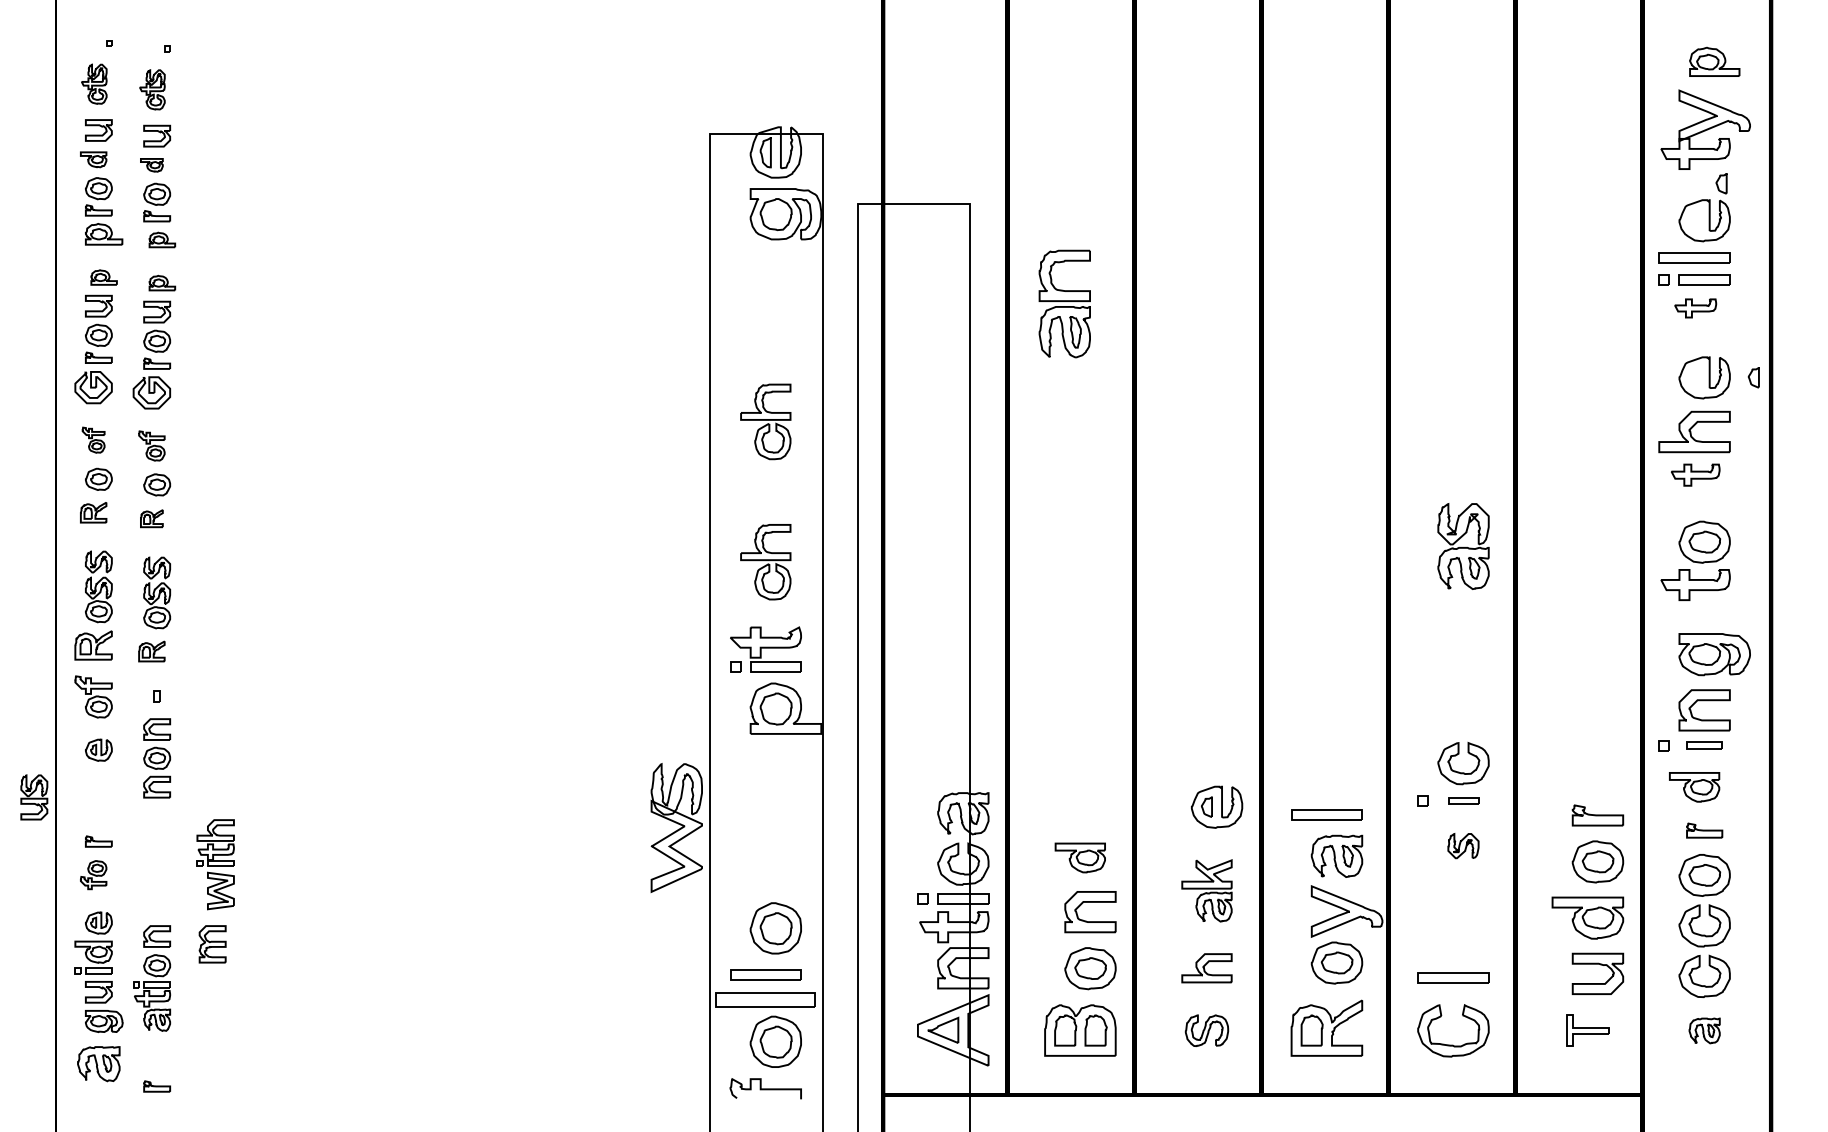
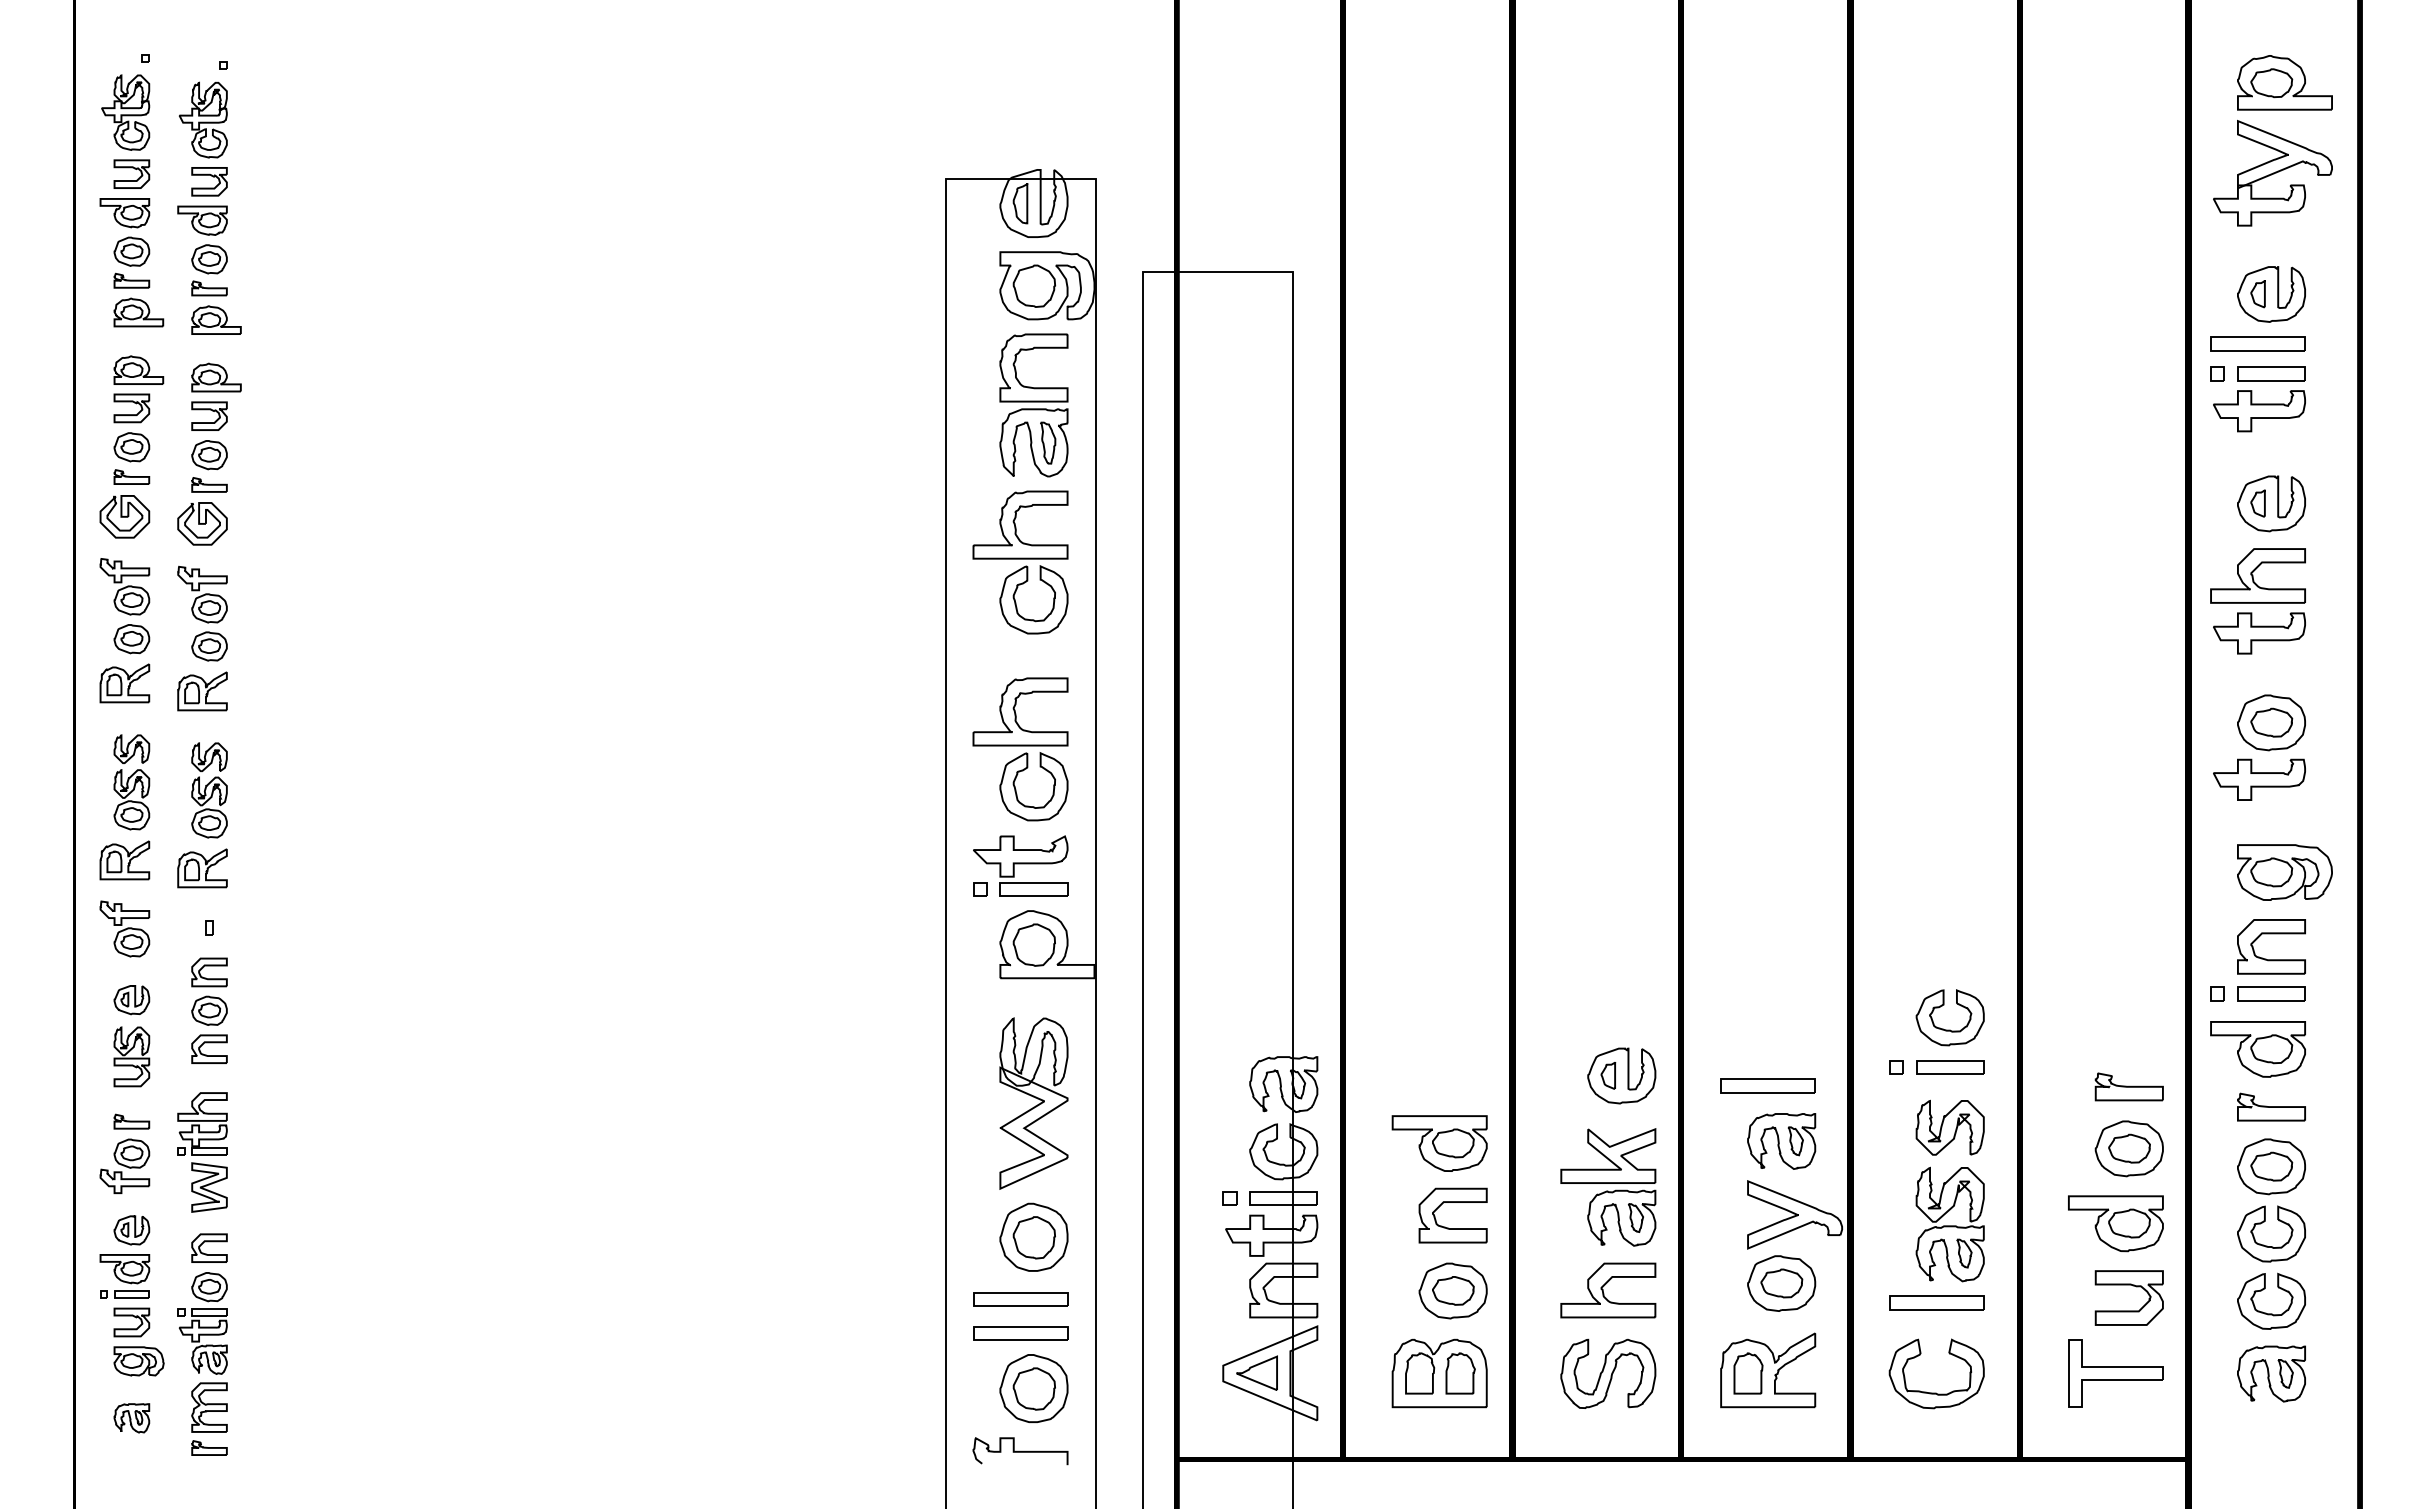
part: (1714, 61) -> (2284, 82), size x1.43
part: (94, 84) -> (125, 112), size x1.43
part: (151, 89) -> (202, 119), size x1.43
part: (93, 159) -> (124, 213), size x1.43
part: (151, 165) -> (202, 220), size x1.67
part: (1721, 183) -> (2257, 294), moved
part: (162, 239) -> (216, 319), size x1.43
part: (103, 277) -> (138, 369), size x1.43
part: (162, 283) -> (216, 377), size x1.43
part: (1064, 304) -> (1033, 405), moved
part: (1695, 308) -> (2259, 411), size x1.67
part: (1753, 377) -> (2257, 503), moved
part: (765, 421) -> (1020, 562), size x1.43
part: (93, 439) -> (124, 586), size x1.67
part: (151, 445) -> (202, 594), size x1.43
part: (1695, 475) -> (2259, 633), size x1.43
part: (93, 512) -> (124, 683), size x1.43
part: (151, 518) -> (202, 691), size x1.67
part: (1462, 546) -> (1949, 1224), moved
part: (765, 562) -> (1020, 749), size x1.43
part: (151, 651) -> (202, 868), size x1.43
part: (1704, 745) -> (2271, 993), size x1.43
part: (1694, 787) -> (2257, 1049), size x1.43
part: (34, 797) -> (131, 1056), moved
part: (1463, 800) -> (1950, 1067), size x1.67
part: (676, 827) -> (1033, 1103), moved
part: (1704, 830) -> (2271, 1106), size x1.43
part: (1462, 845) -> (1949, 1127), size x1.67
part: (1080, 857) -> (1439, 1143), size x1.43
part: (215, 864) -> (202, 1152), moved
part: (93, 875) -> (124, 1166), size x1.43
part: (1207, 890) -> (1608, 1187), size x1.43
part: (212, 944) -> (209, 1407), moved
part: (1207, 968) -> (1608, 1290), size x1.43
part: (765, 1000) -> (1020, 1333), size x0.71
part: (1207, 1030) -> (1608, 1373), size x1.67
part: (1587, 1030) -> (2115, 1373), size x1.67
part: (1704, 1030) -> (2271, 1373), size x1.67
part: (98, 1064) -> (131, 1418), size x0.62

